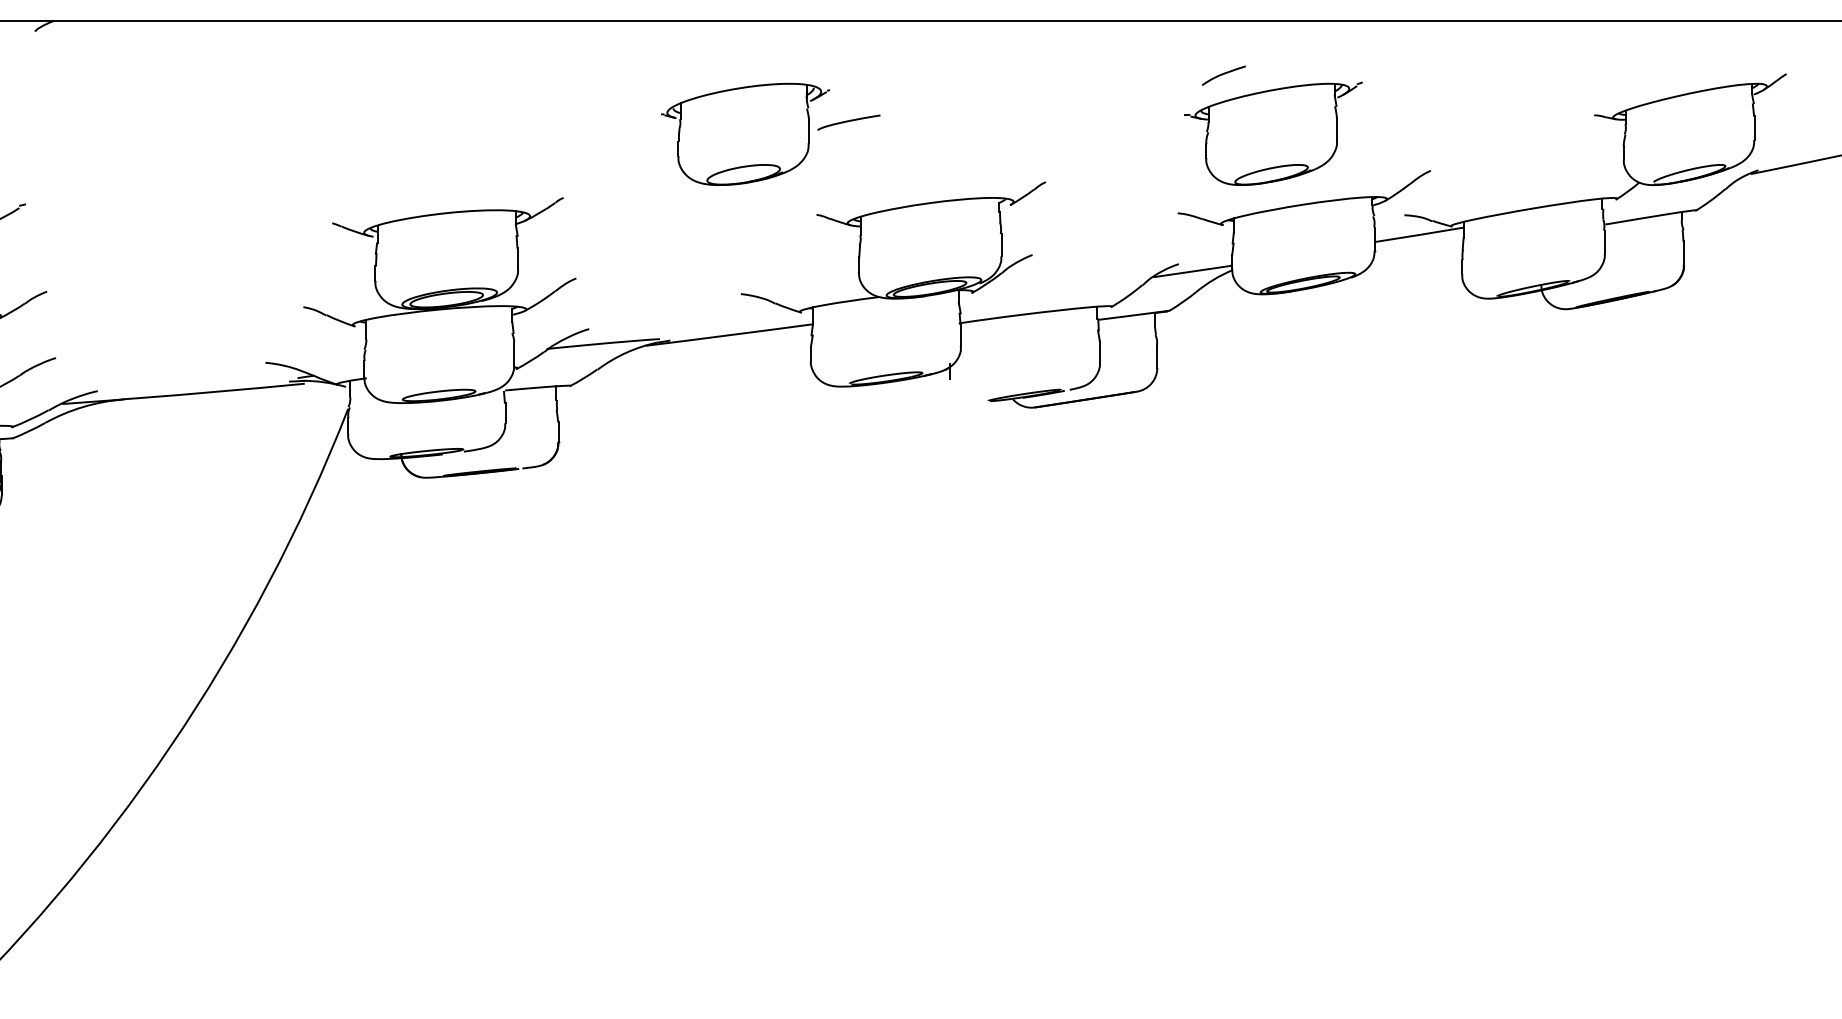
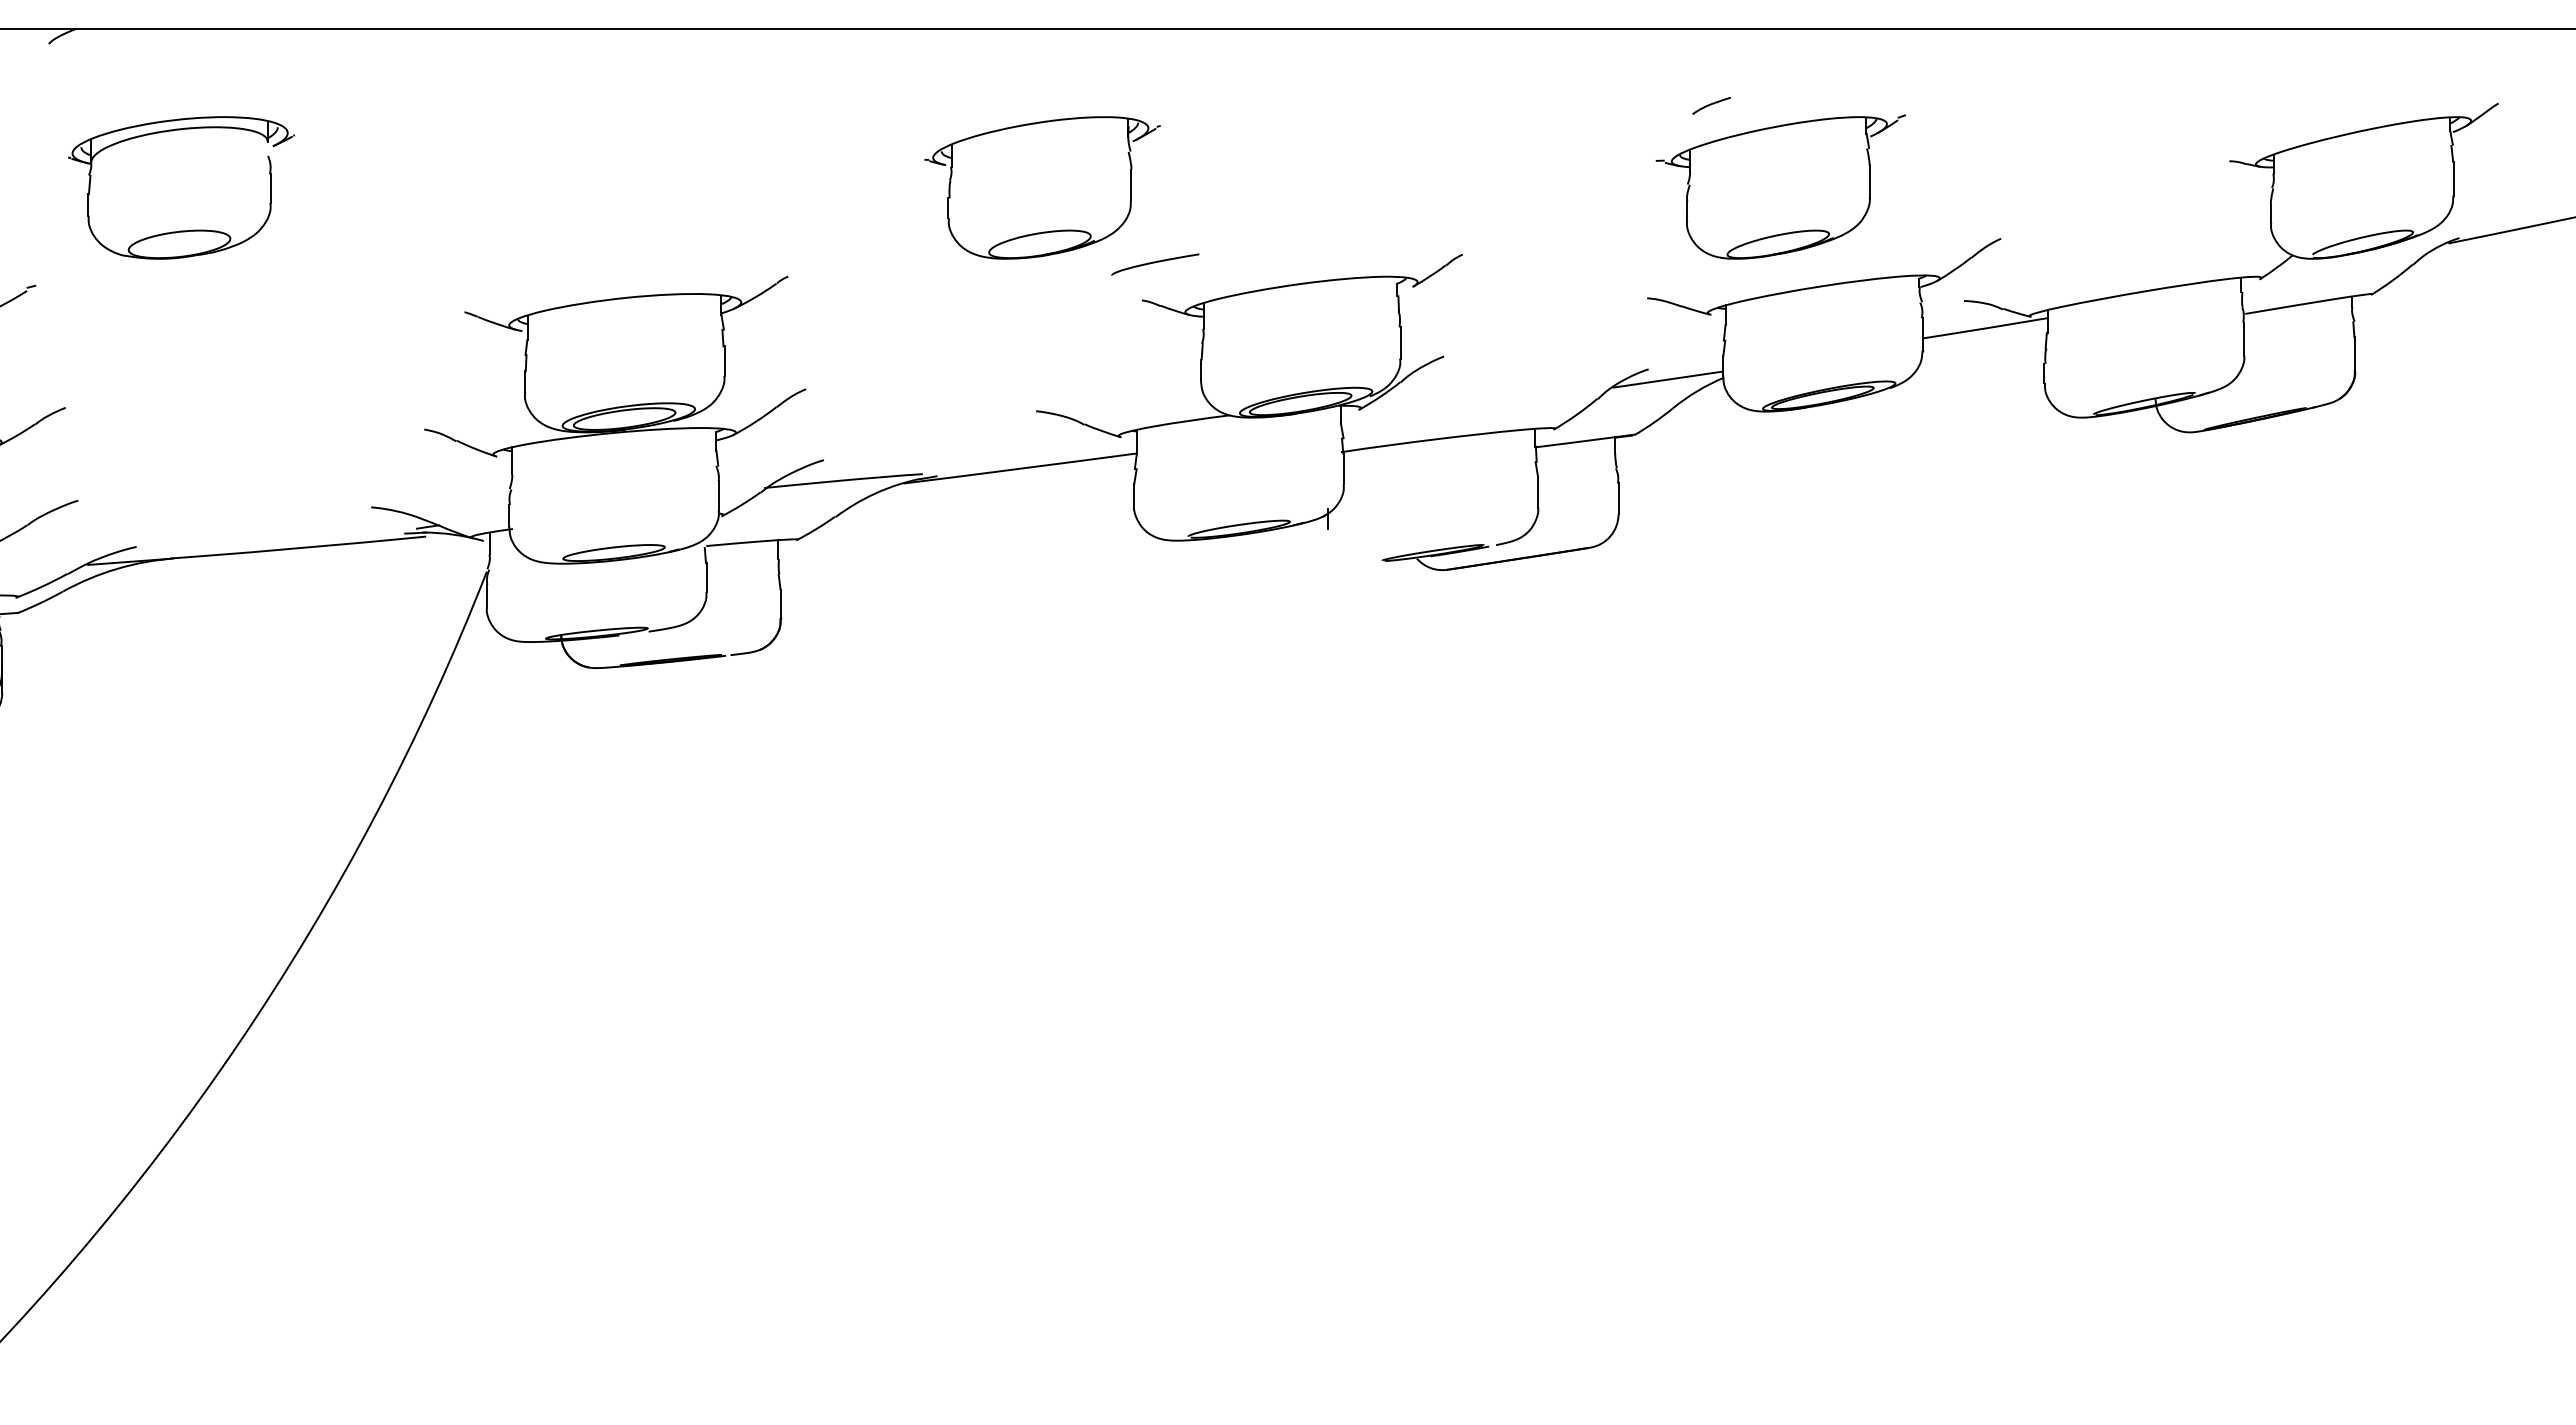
part: (1223, 75) -> (1711, 105), size x0.62
curve: (849, 121) -> (1155, 263), moved
part: (129, 164) -> (181, 230), added

